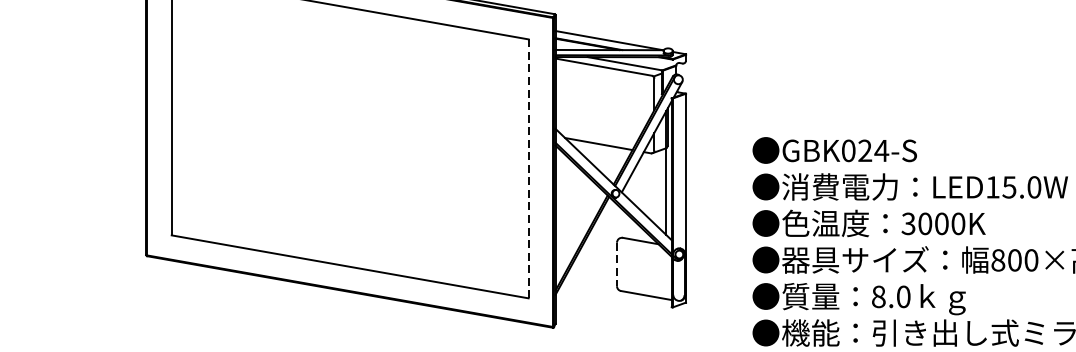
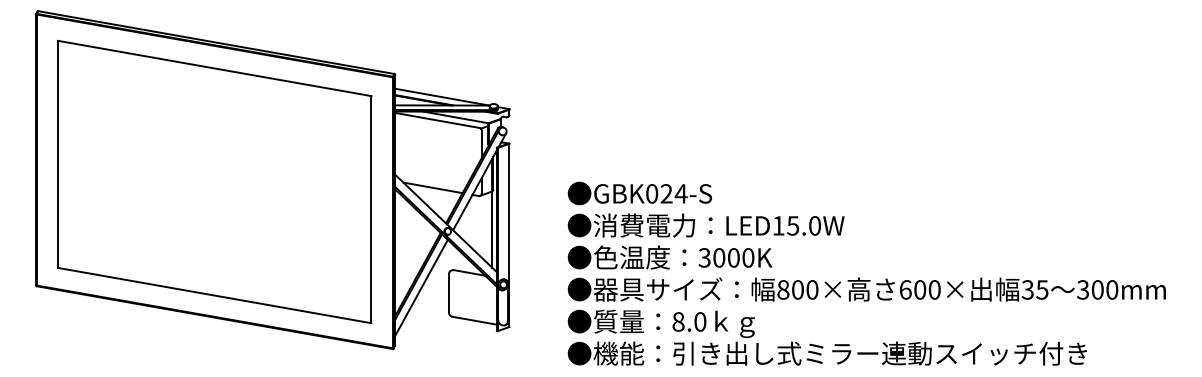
line: (528, 168) -> (371, 209), dashed -> solid
line: (585, 257) -> (421, 287), added
line: (616, 264) -> (448, 293), dashed -> solid

